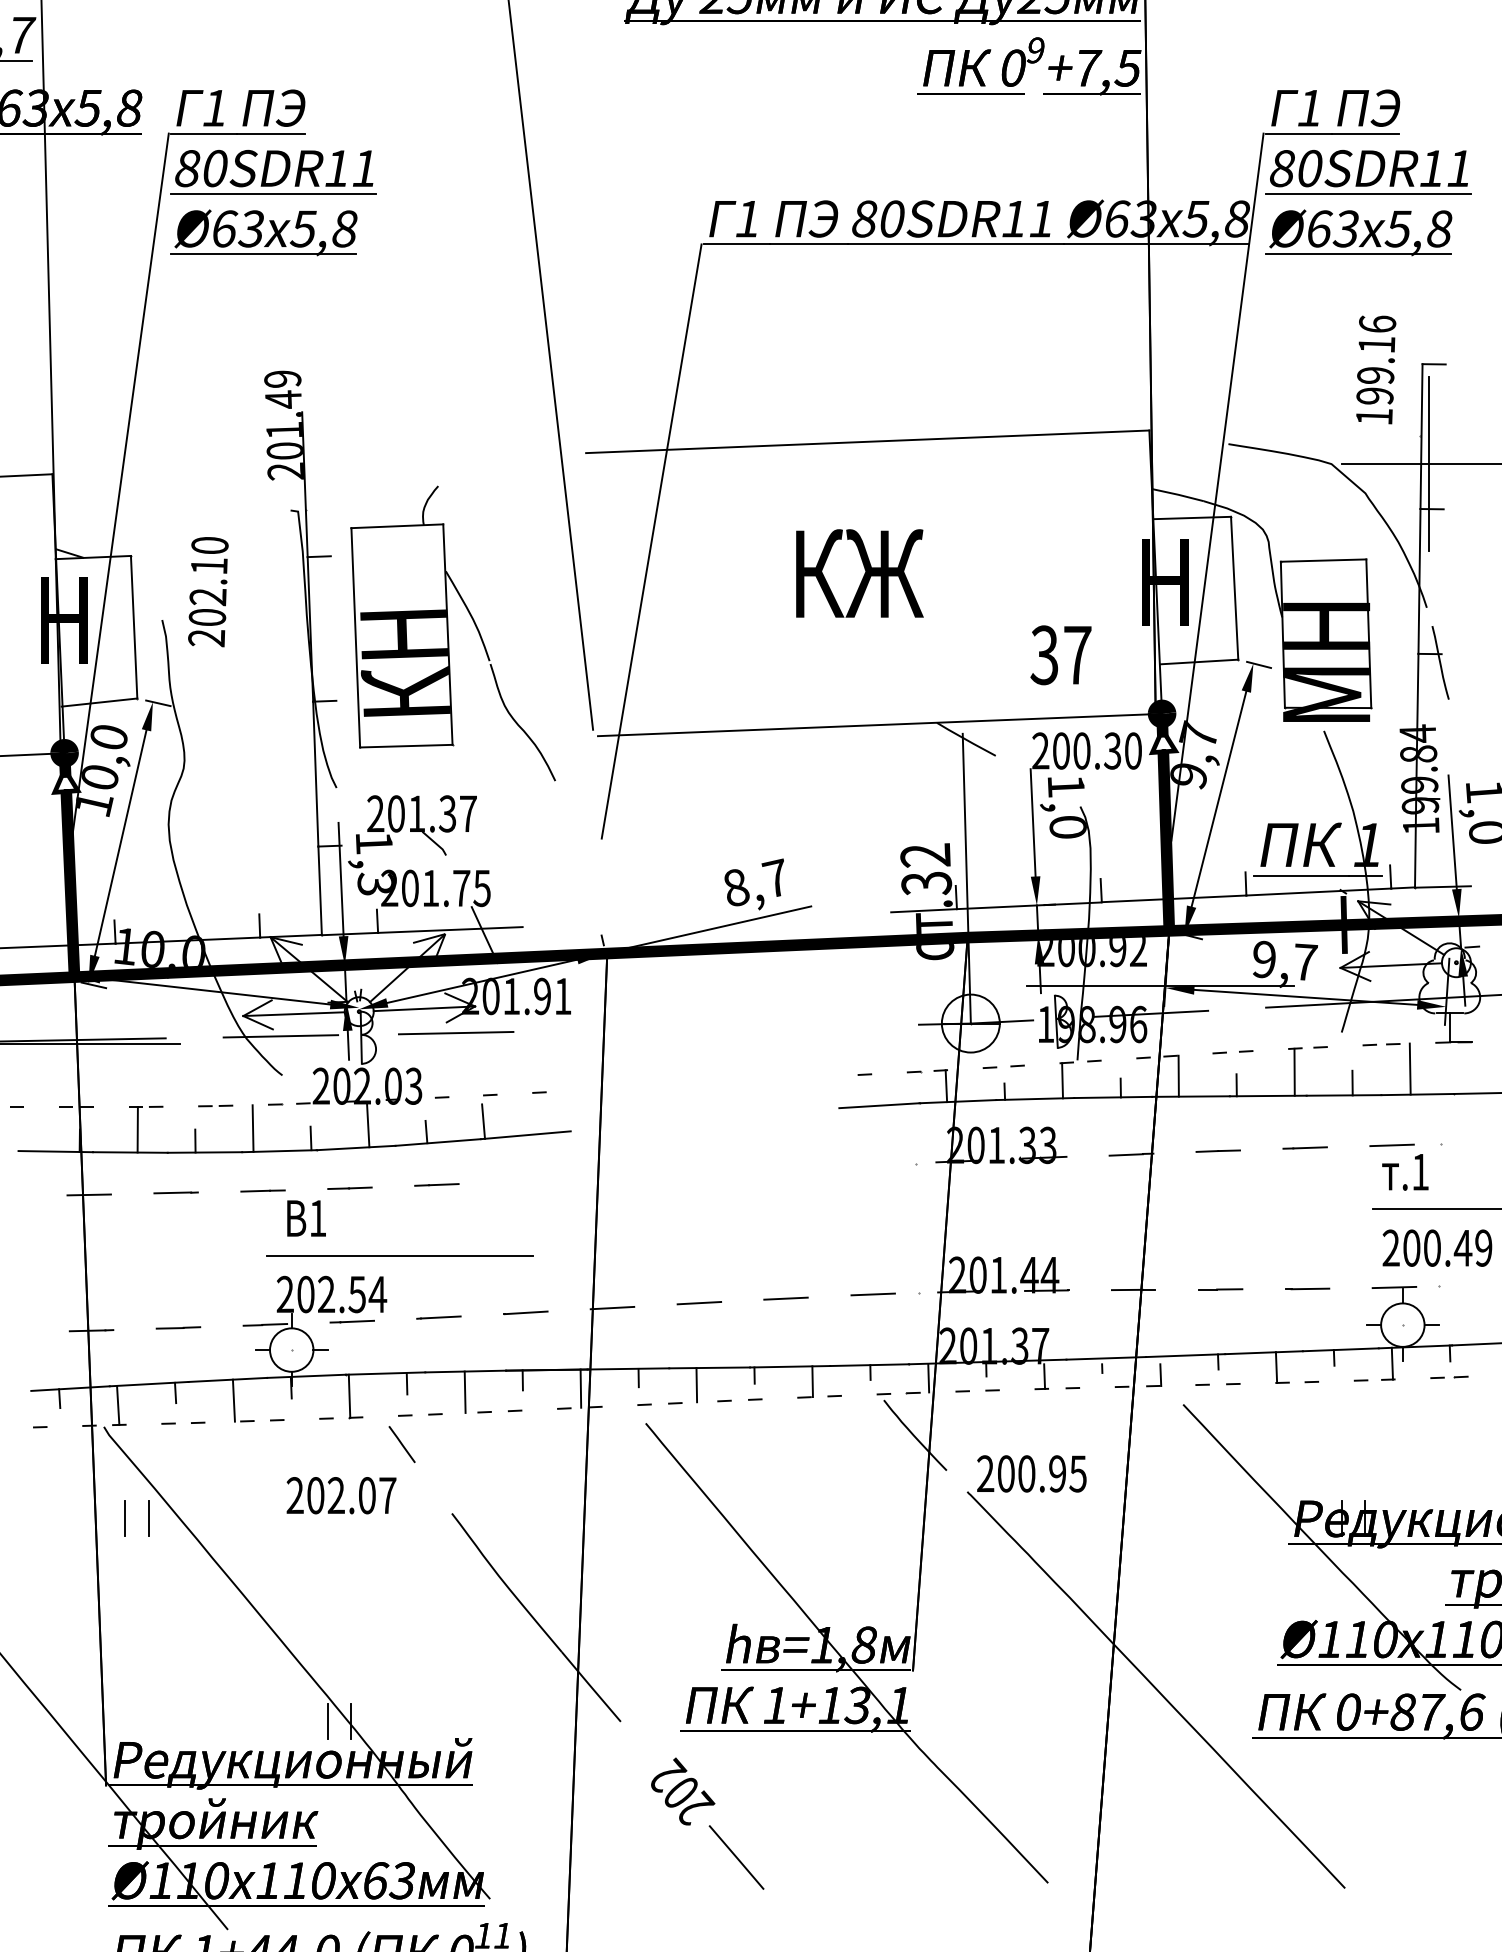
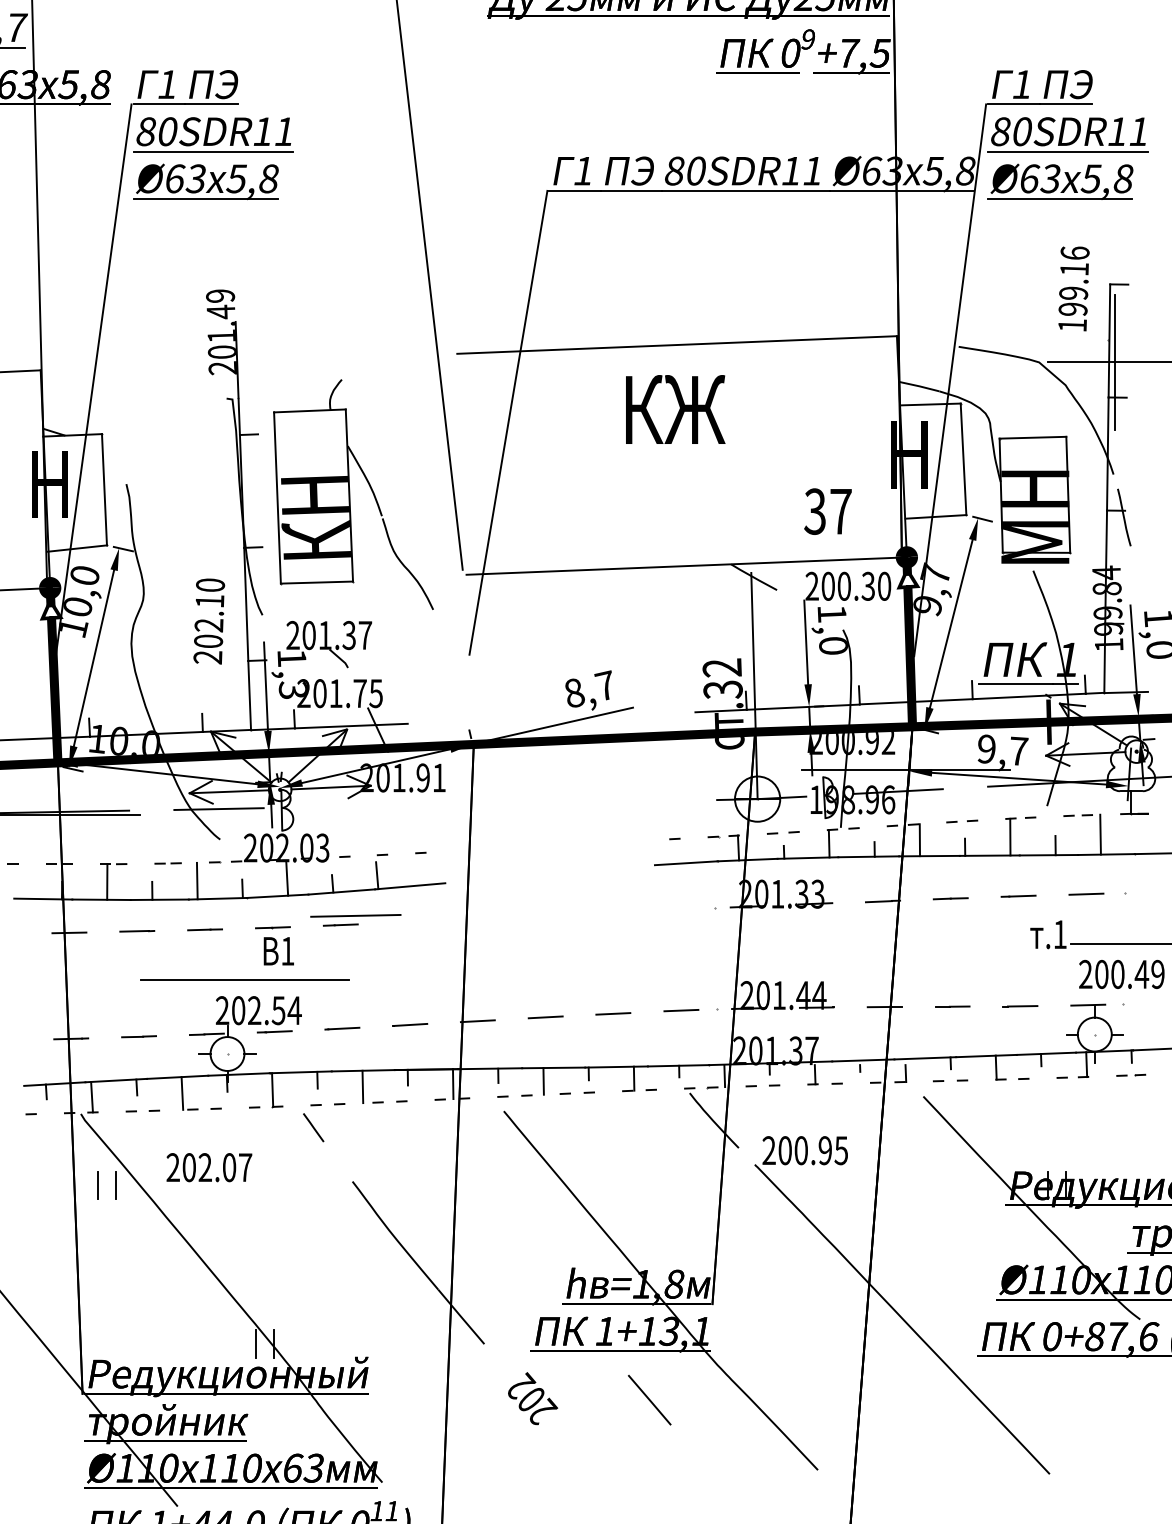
text: (859, 573) -> (675, 409), moved
text: (208, 592) -> (209, 621), moved
line: (456, 1033) -> (356, 916), moved
text: (1405, 1172) -> (1048, 934), moved
text: (306, 1218) -> (278, 951), moved
line: (399, 1255) -> (244, 980), moved
text: (341, 1495) -> (209, 1167), moved
line: (736, 1857) -> (649, 1400), moved

